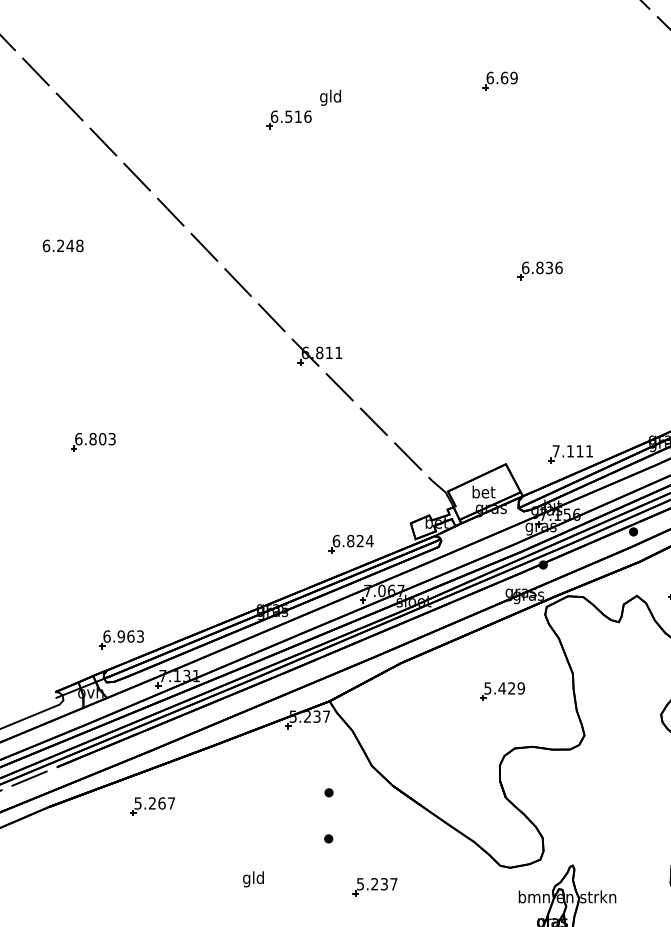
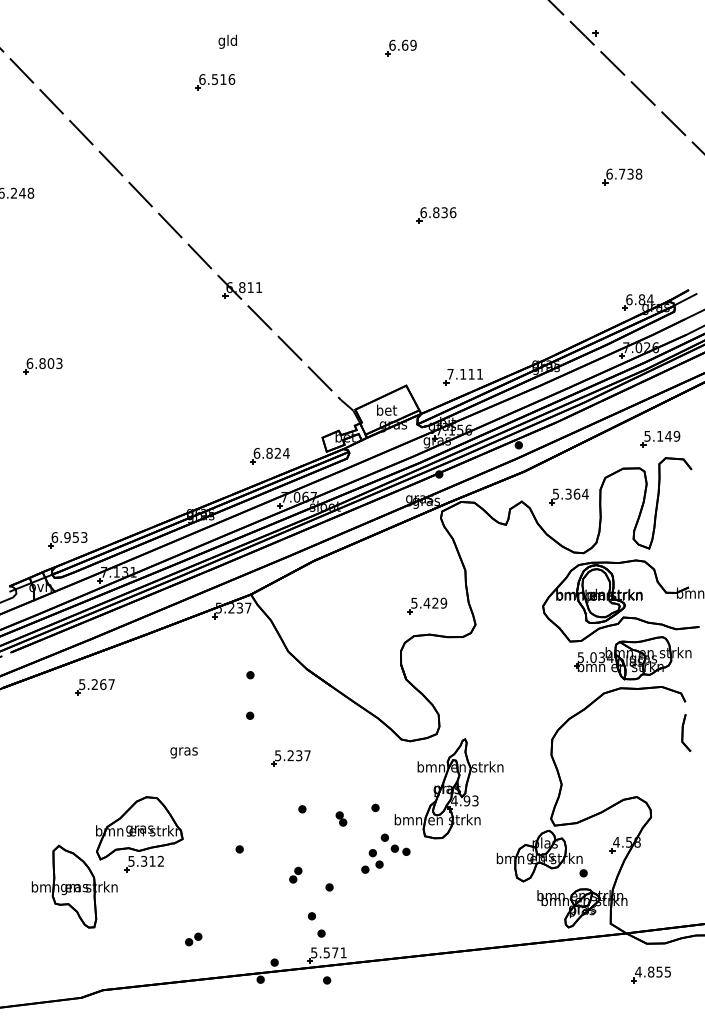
text: (330, 97) -> (227, 41), moved
text: (130, 636) -> (75, 537), 6.963 -> 6.953
part: (502, 691) -> (427, 605), moved
text: (253, 879) -> (183, 751), gld -> gras

